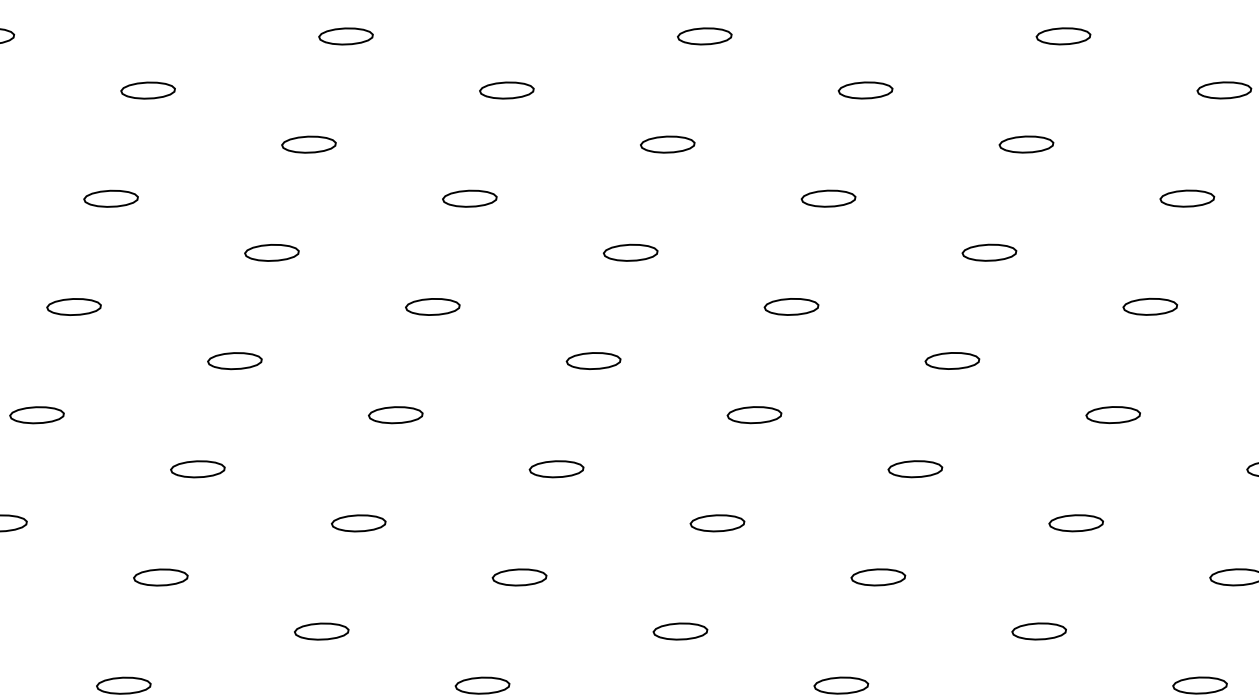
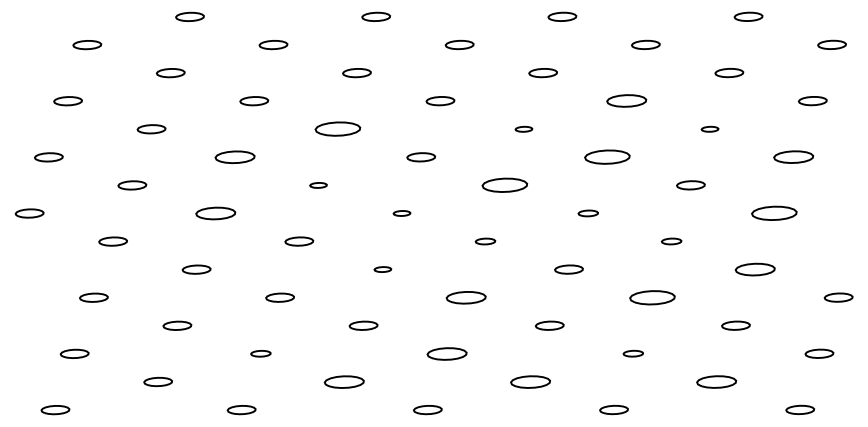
part: (865, 91) -> (626, 101), size x1.4
part: (308, 145) -> (337, 129), size x1.6
part: (666, 145) -> (523, 129), size x0.6
part: (1025, 145) -> (709, 129), size x0.6
part: (110, 199) -> (234, 157), size x1.4
part: (828, 199) -> (607, 157), size x1.6
part: (1187, 199) -> (793, 157), size x1.4
part: (271, 253) -> (318, 185), size x0.6
part: (630, 253) -> (504, 185), size x1.6
part: (73, 307) -> (215, 213), size x1.4
part: (431, 307) -> (401, 213), size x0.6
part: (792, 307) -> (588, 213), size x0.7
part: (1150, 307) -> (774, 213), size x1.6
part: (593, 360) -> (485, 241), size x0.7
part: (952, 360) -> (671, 241), size x0.7
part: (395, 414) -> (382, 269), size x0.6
part: (1111, 414) -> (754, 269), size x1.4
part: (557, 468) -> (466, 297), size x1.4
part: (915, 468) -> (652, 297), size x1.6
part: (160, 576) -> (260, 353), size x0.7
part: (518, 576) -> (446, 353), size x1.4
part: (878, 576) -> (633, 353), size x0.7
part: (321, 630) -> (344, 381), size x1.4
part: (680, 630) -> (530, 381), size x1.4
part: (1038, 630) -> (716, 381), size x1.4

